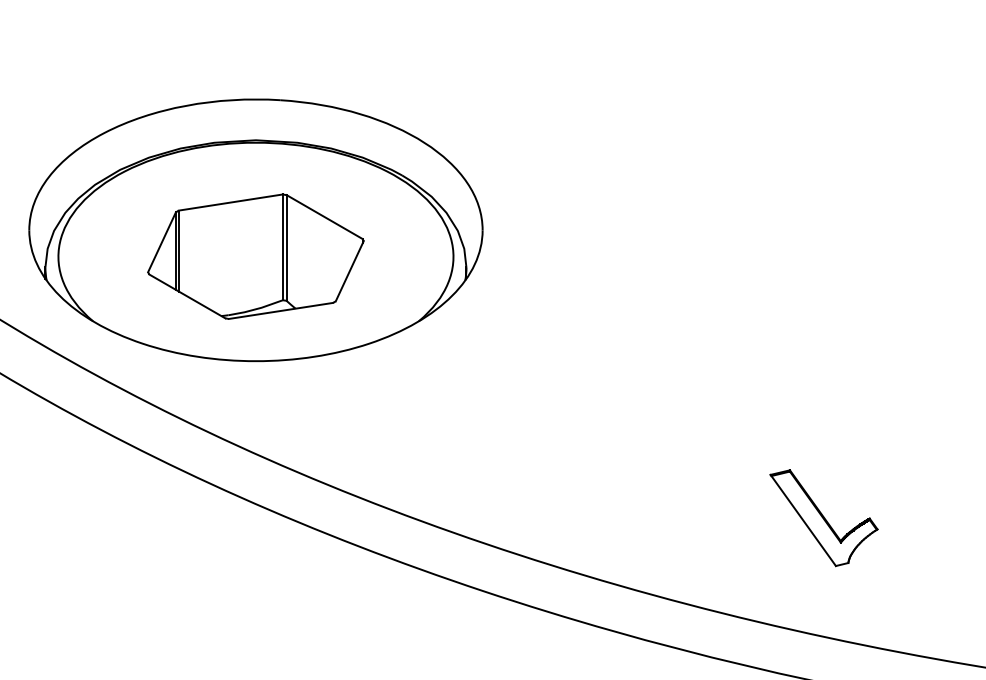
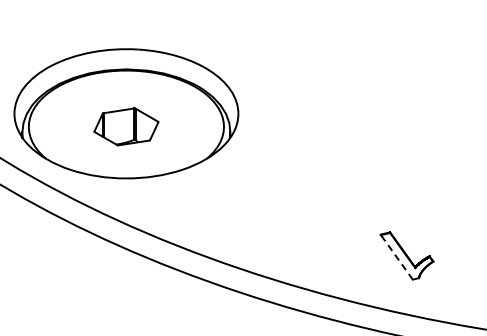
part: (256, 255) -> (126, 126), size x0.6
line: (802, 521) -> (396, 257), solid -> dashed

